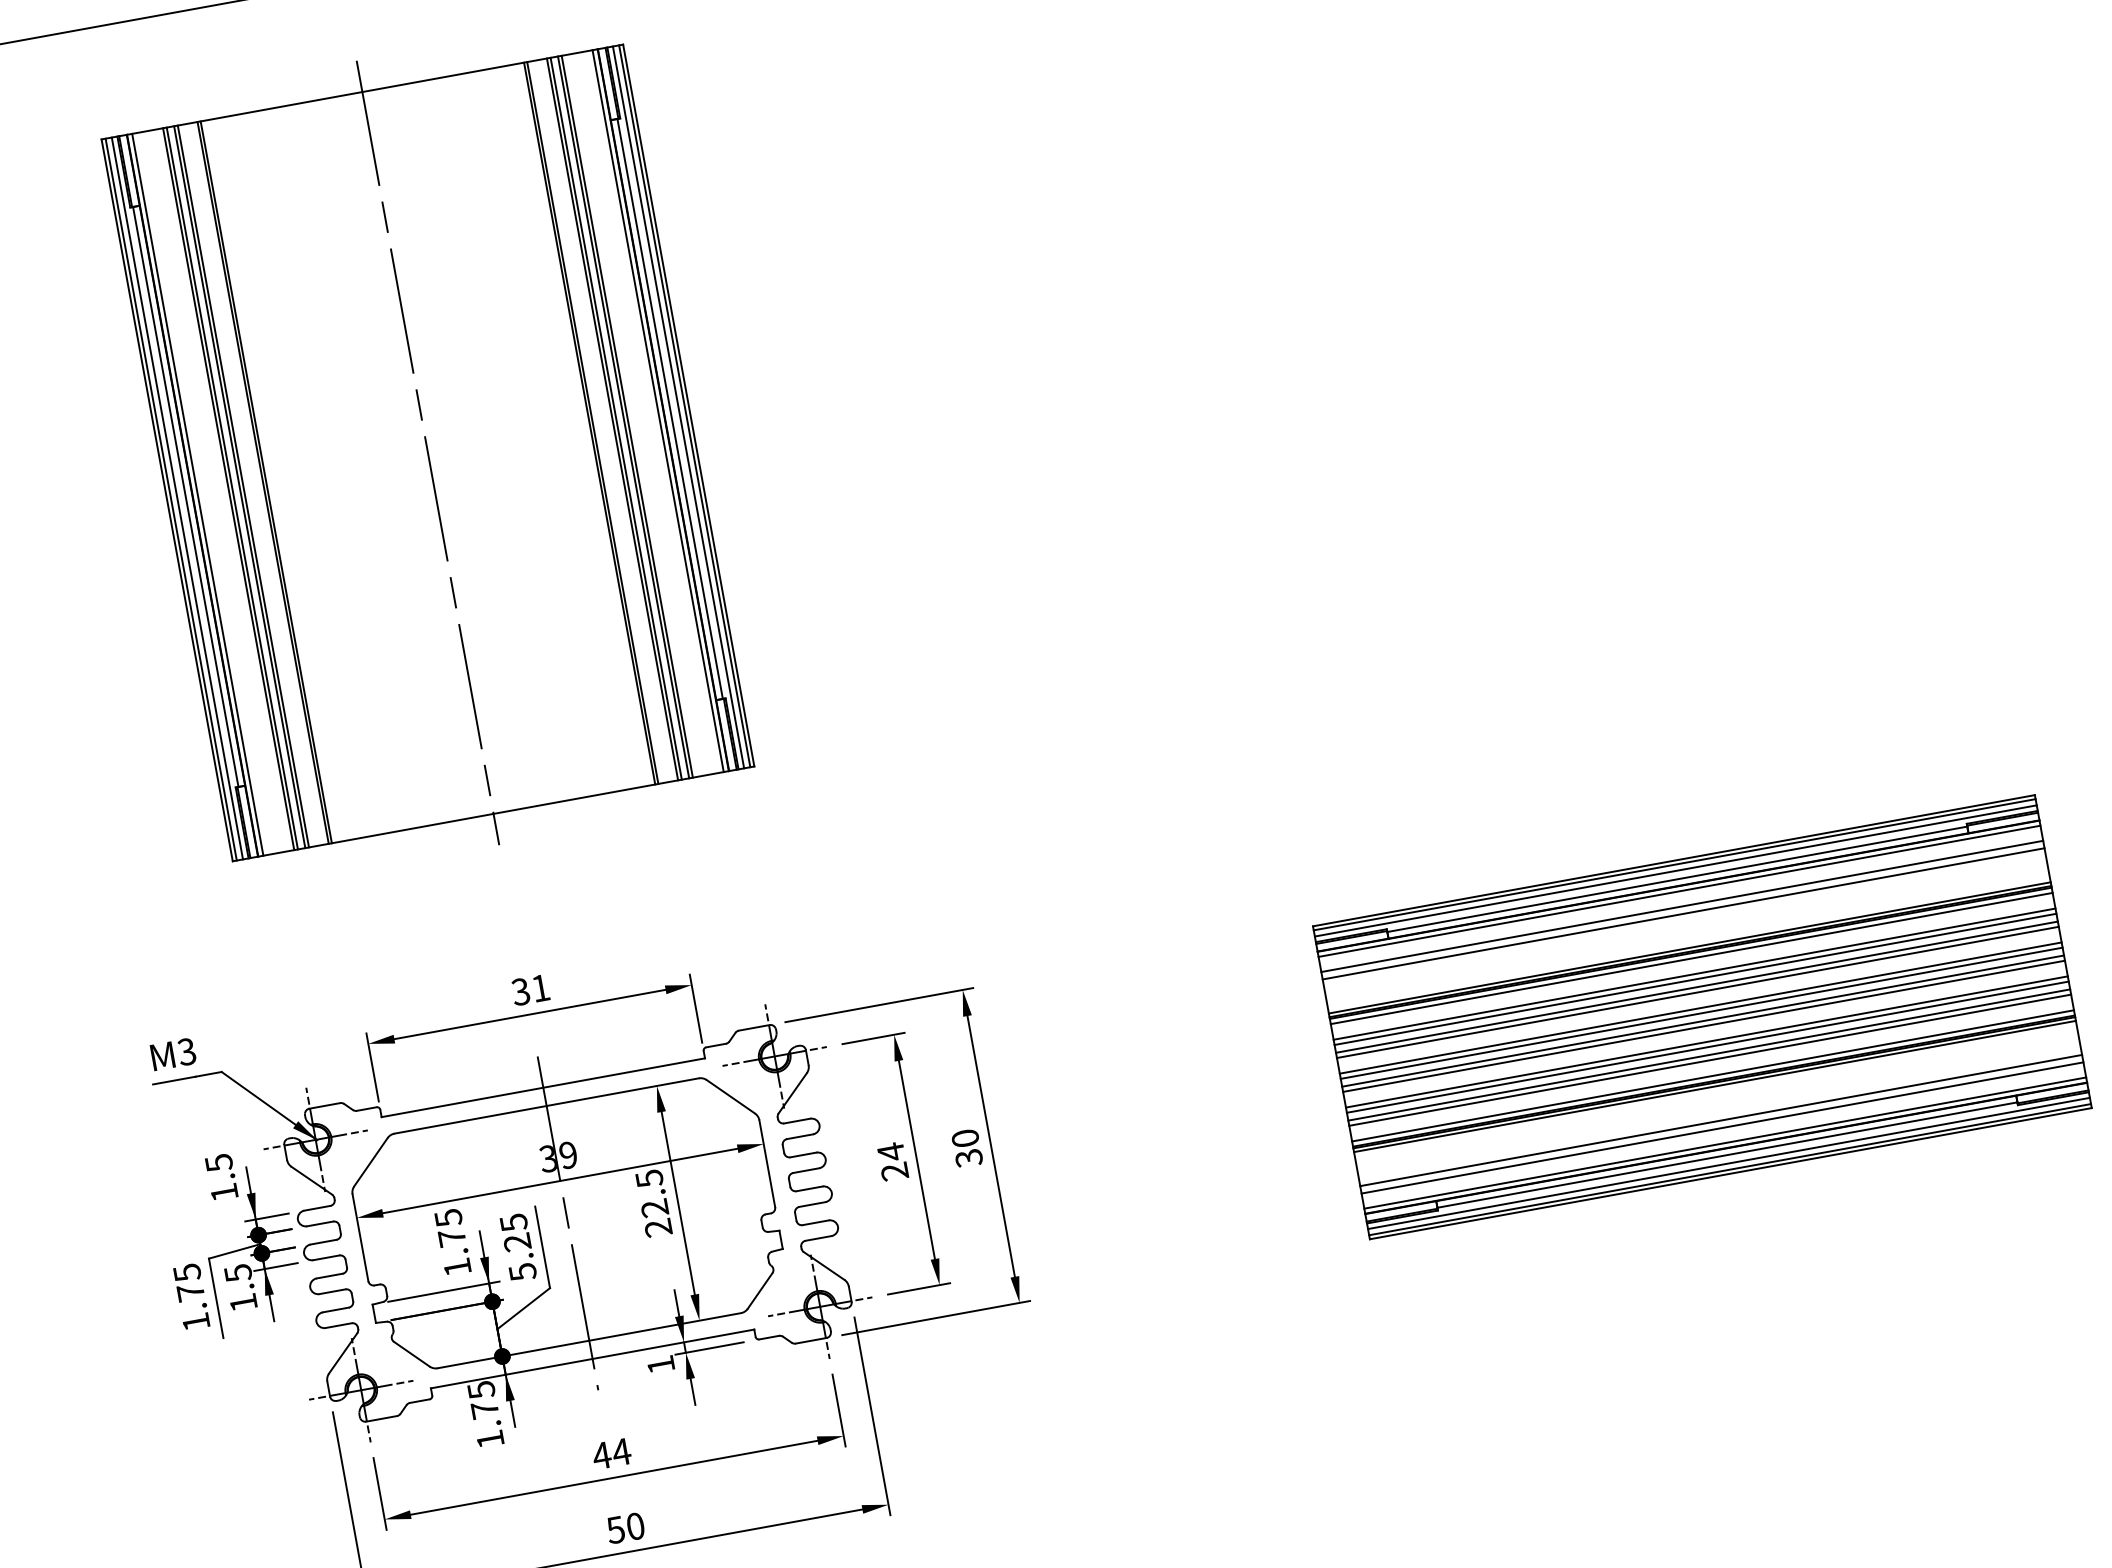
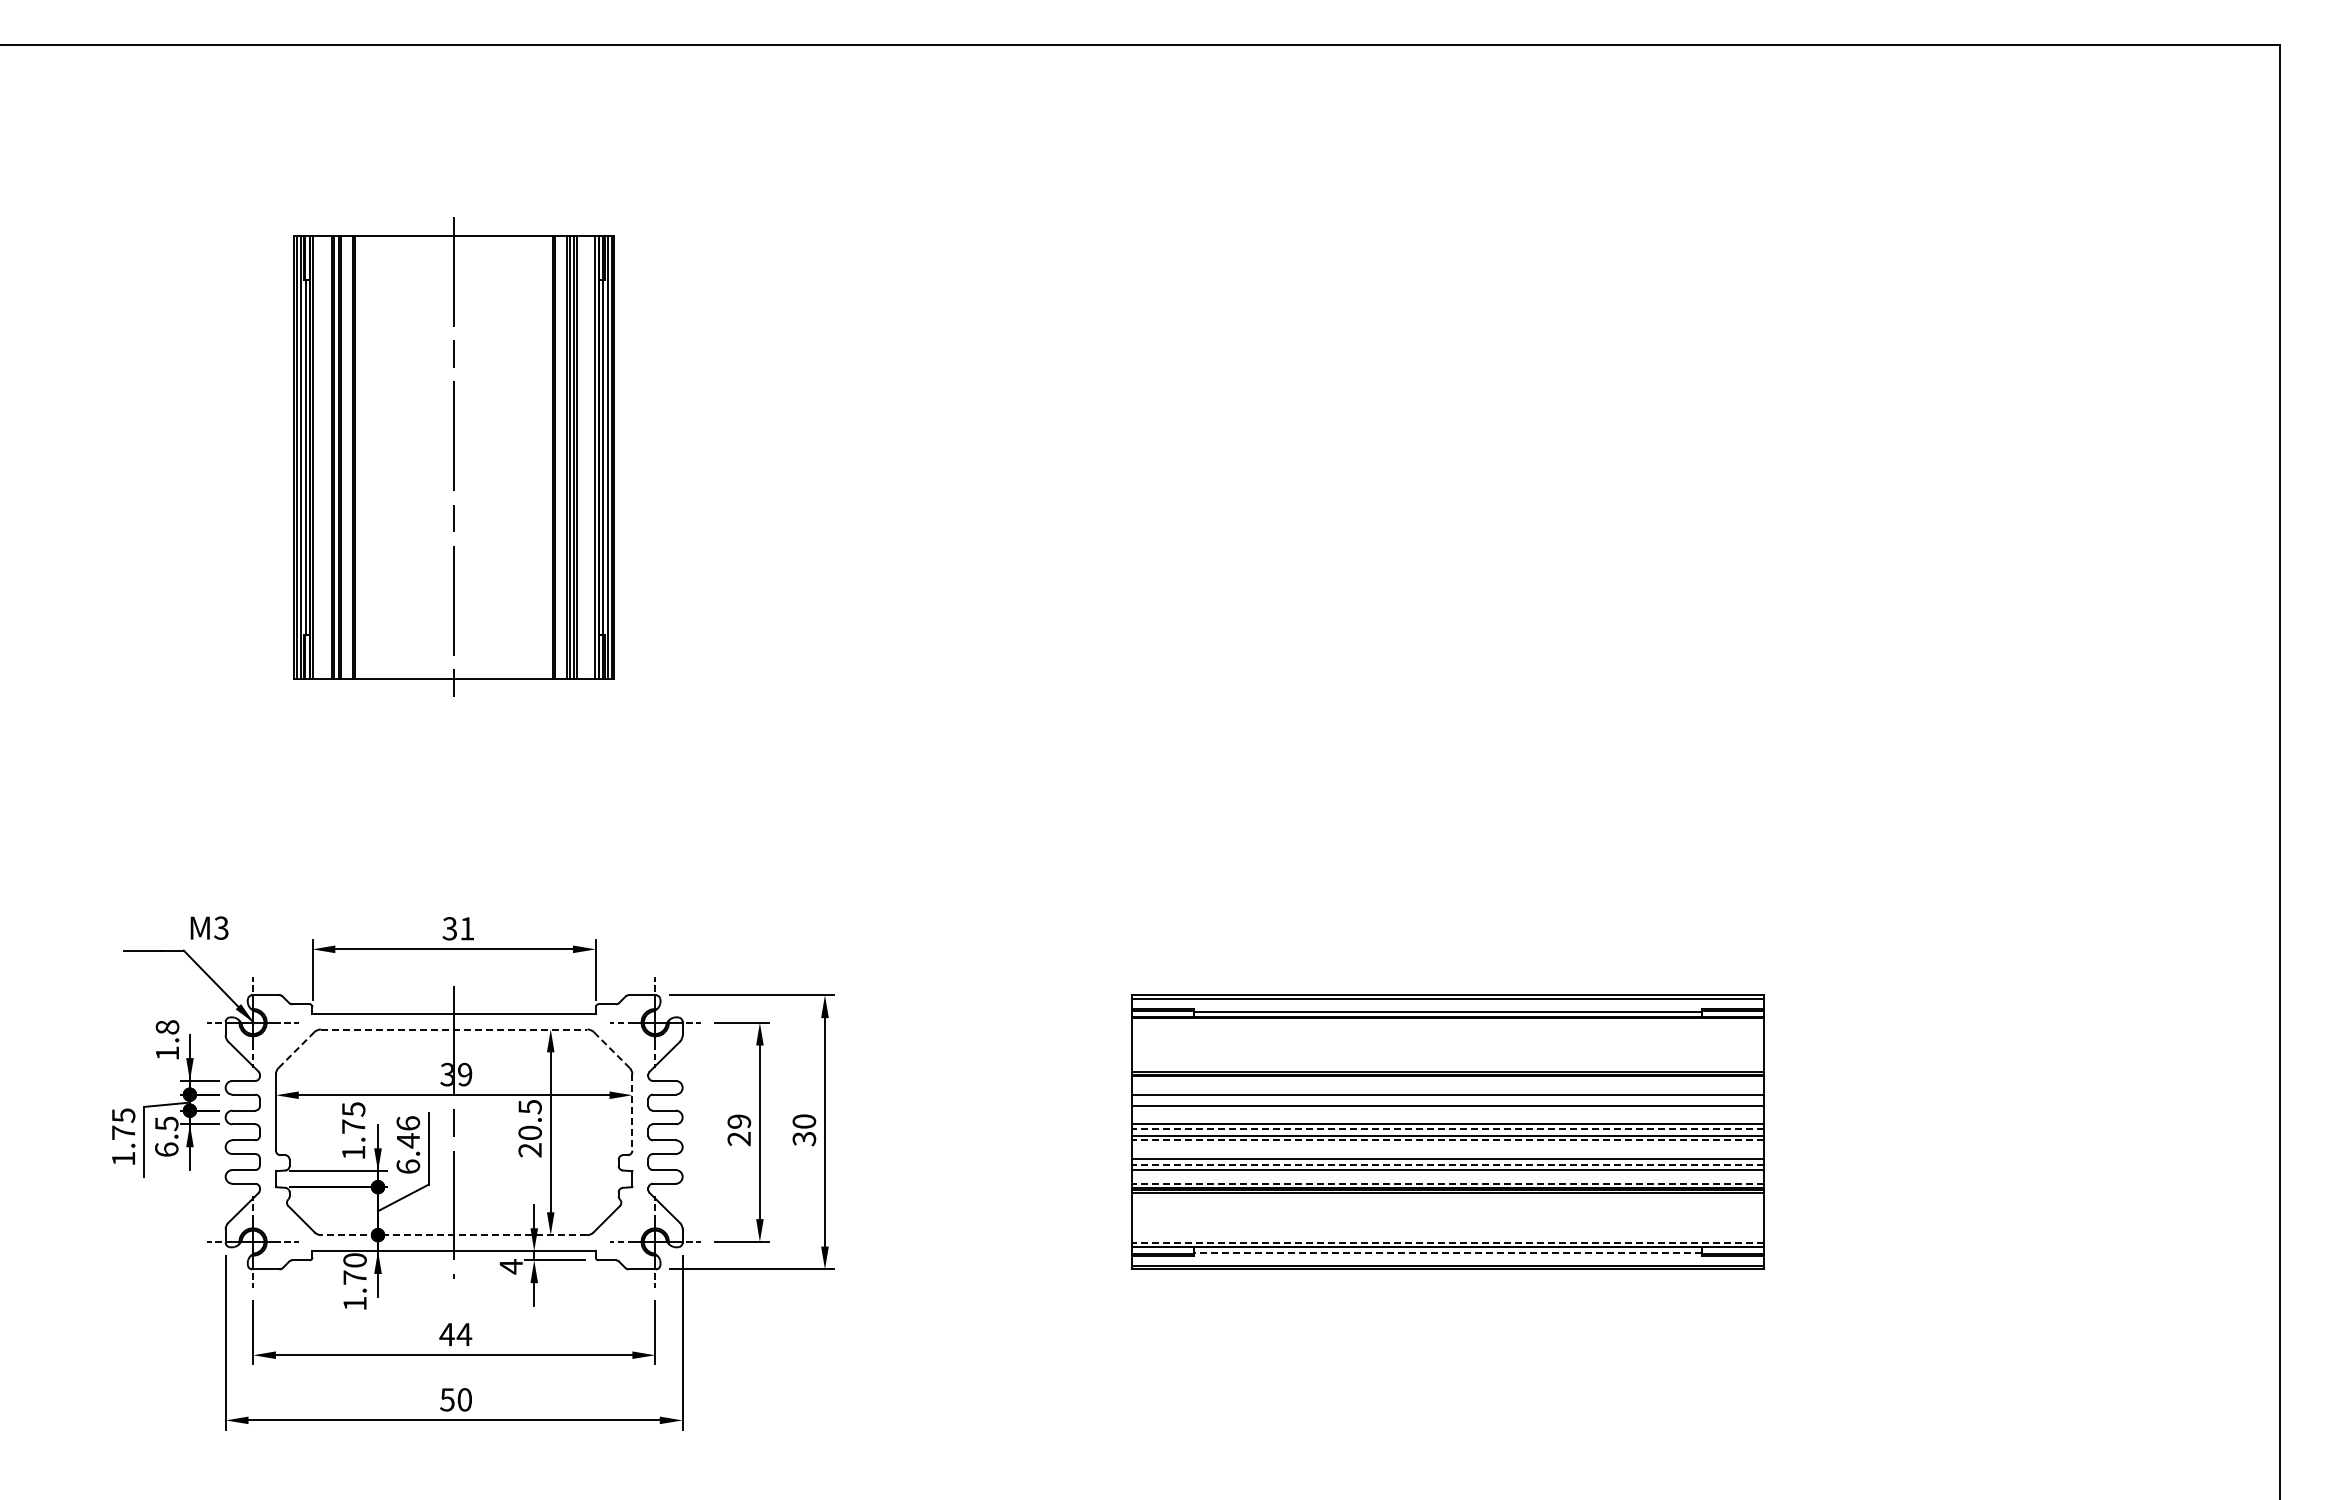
part: (428, 453) -> (454, 457), size x0.7
line: (1675, 871) -> (1447, 1004), removed
line: (1678, 891) -> (1447, 1022), removed
line: (1681, 906) -> (1447, 1035), removed
line: (1682, 913) -> (1447, 1041), removed
line: (1690, 958) -> (1447, 1080), removed
line: (1694, 979) -> (1447, 1099), removed
line: (1697, 992) -> (1447, 1110), removed
line: (1700, 1012) -> (1447, 1128), solid -> dashed
line: (1703, 1026) -> (1447, 1140), solid -> dashed
line: (1706, 1042) -> (1447, 1154), removed
text: (173, 1053) -> (209, 927), moved
line: (1708, 1055) -> (1447, 1165), solid -> dashed
line: (1712, 1075) -> (1447, 1183), solid -> dashed
line: (731, 1097) -> (612, 1050), solid -> dashed
line: (547, 1105) -> (454, 1029), solid -> dashed
line: (1720, 1120) -> (1447, 1222), removed
line: (1721, 1128) -> (1447, 1229), removed
line: (1724, 1143) -> (1447, 1242), solid -> dashed
text: (891, 1151) -> (739, 1121), 24 -> 29
line: (1726, 1155) -> (1447, 1253), solid -> dashed
line: (370, 1161) -> (296, 1049), solid -> dashed
text: (219, 1163) -> (167, 1027), 1.5 -> 1.8
line: (1728, 1163) -> (1447, 1260), removed
line: (767, 1164) -> (632, 1113), solid -> dashed
text: (653, 1207) -> (529, 1132), 22.5 -> 20.5
text: (518, 1247) -> (408, 1145), 5.25 -> 6.46
text: (243, 1302) -> (166, 1149), 1.5 -> 6.5
line: (589, 1341) -> (454, 1235), solid -> dashed
text: (660, 1364) -> (510, 1266), 1 -> 4
text: (480, 1390) -> (354, 1260), 1.75 -> 1.70

